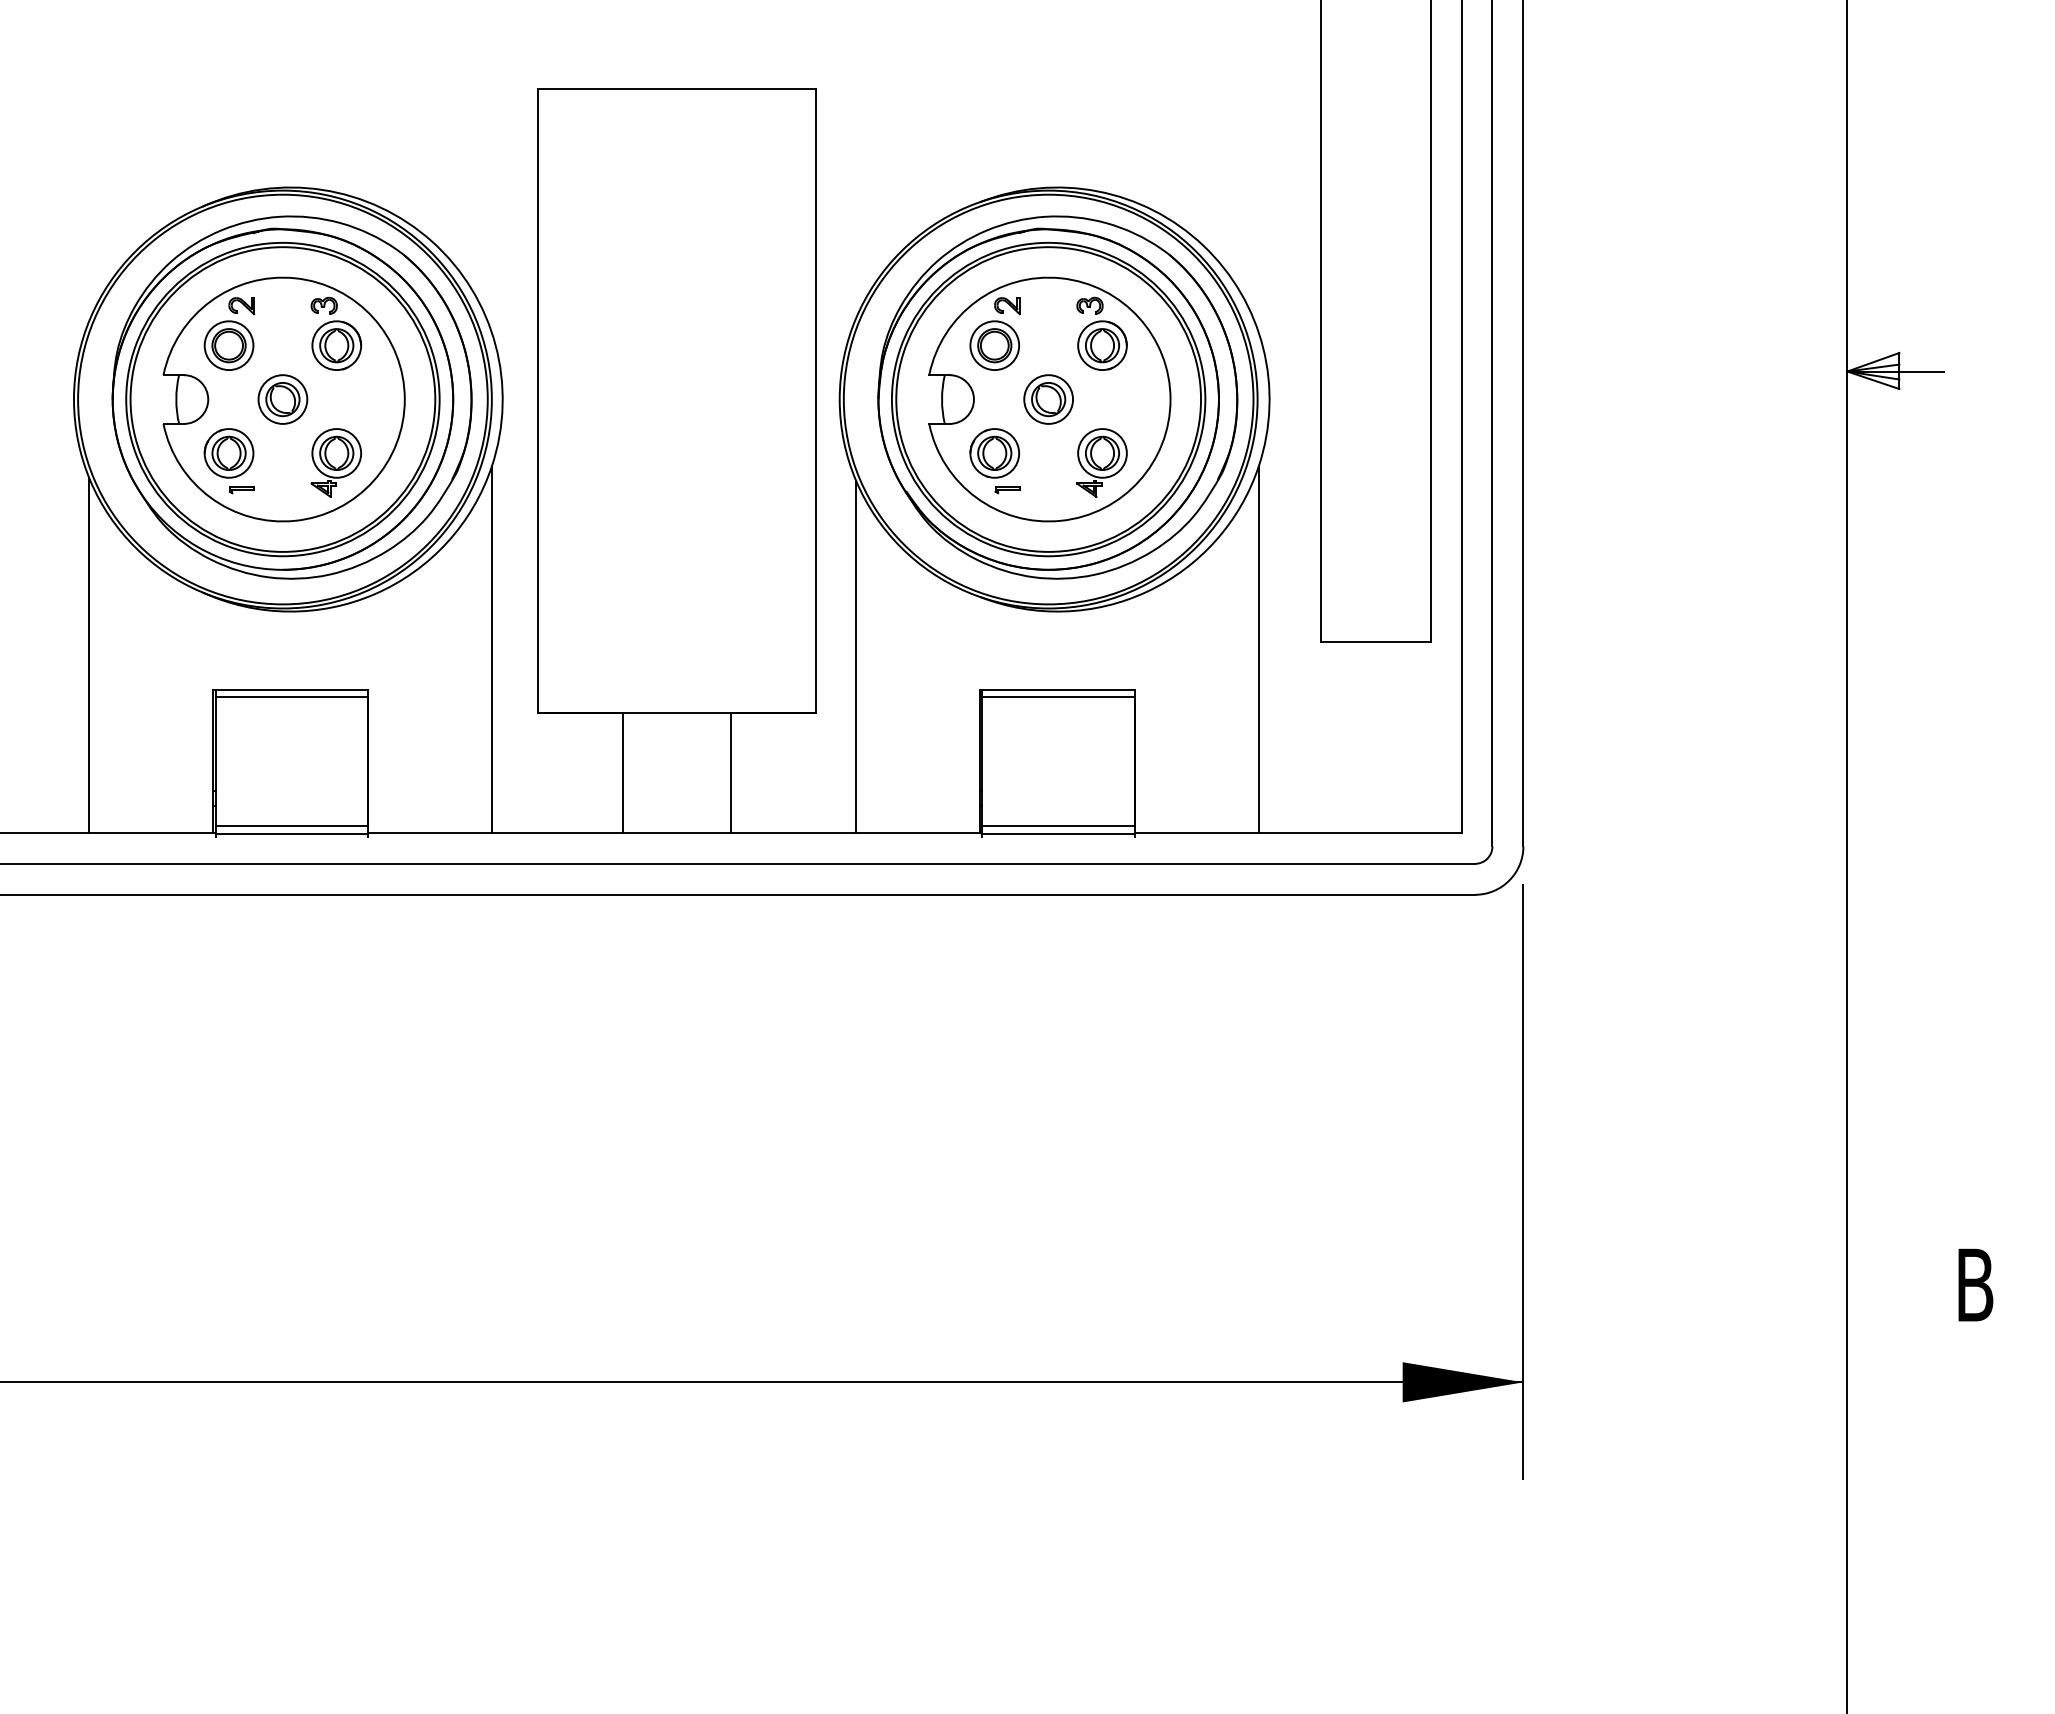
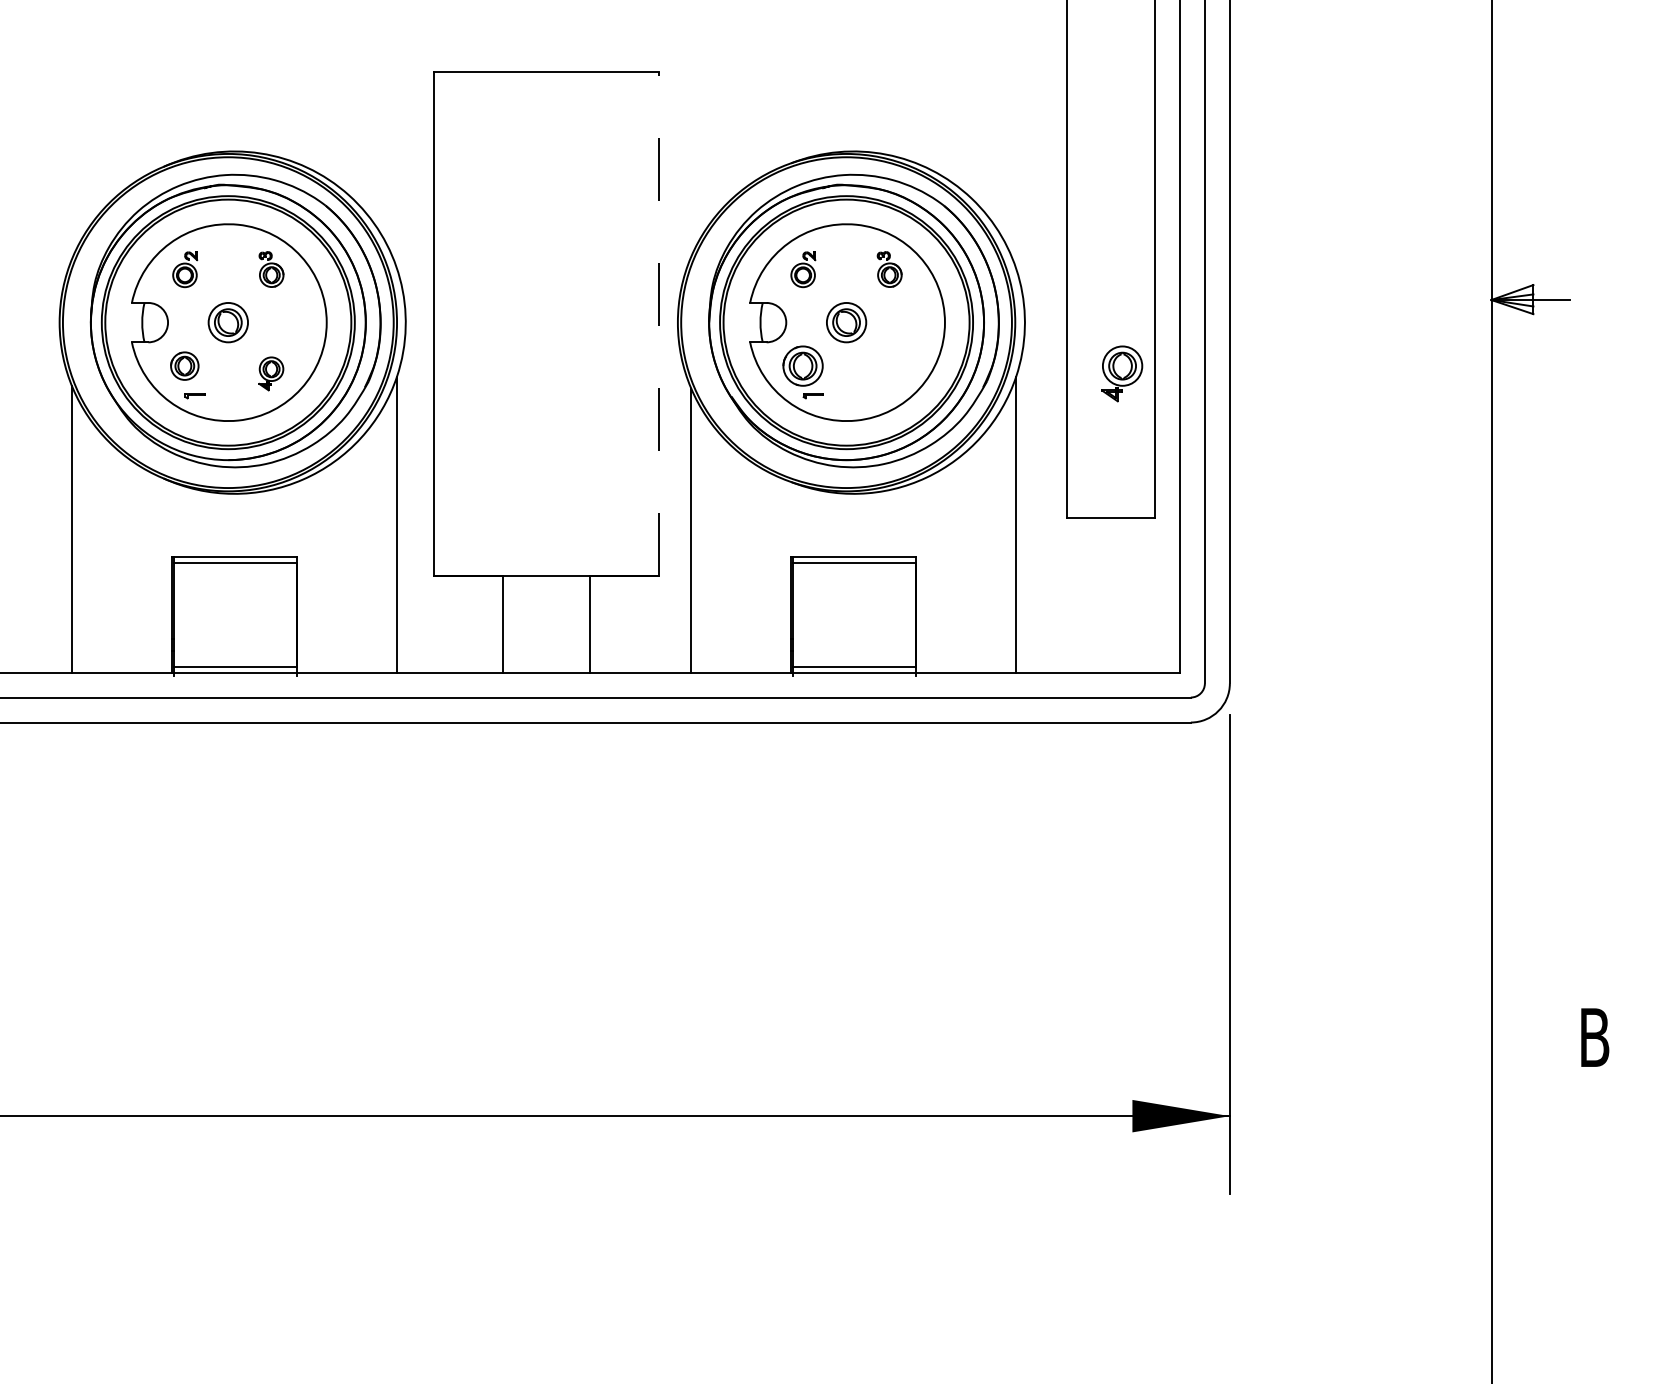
part: (229, 333) -> (185, 269), size x0.6
part: (336, 333) -> (271, 269), size x0.6
part: (994, 333) -> (802, 269), size x0.6
part: (1101, 333) -> (889, 269), size x0.6
line: (816, 401) -> (659, 324), solid -> dashed
part: (228, 453) -> (184, 366), size x0.7
part: (335, 462) -> (270, 373), size x0.6
part: (1101, 462) -> (1121, 373), moved

